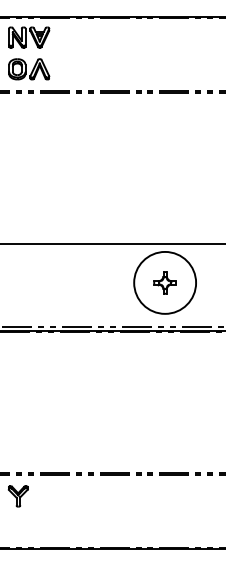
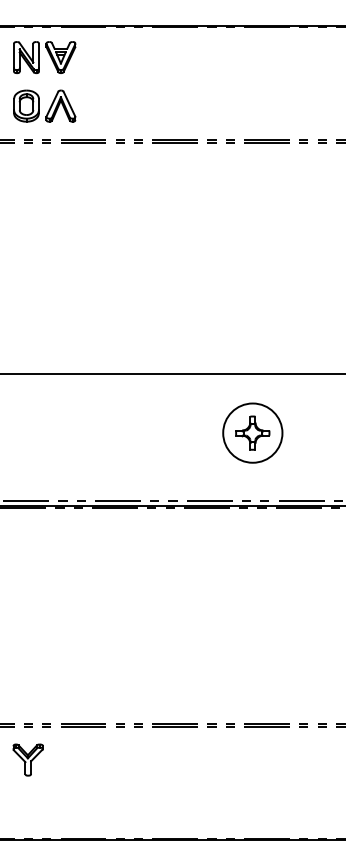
circle: (164, 282) -> (251, 432), size x0.62

